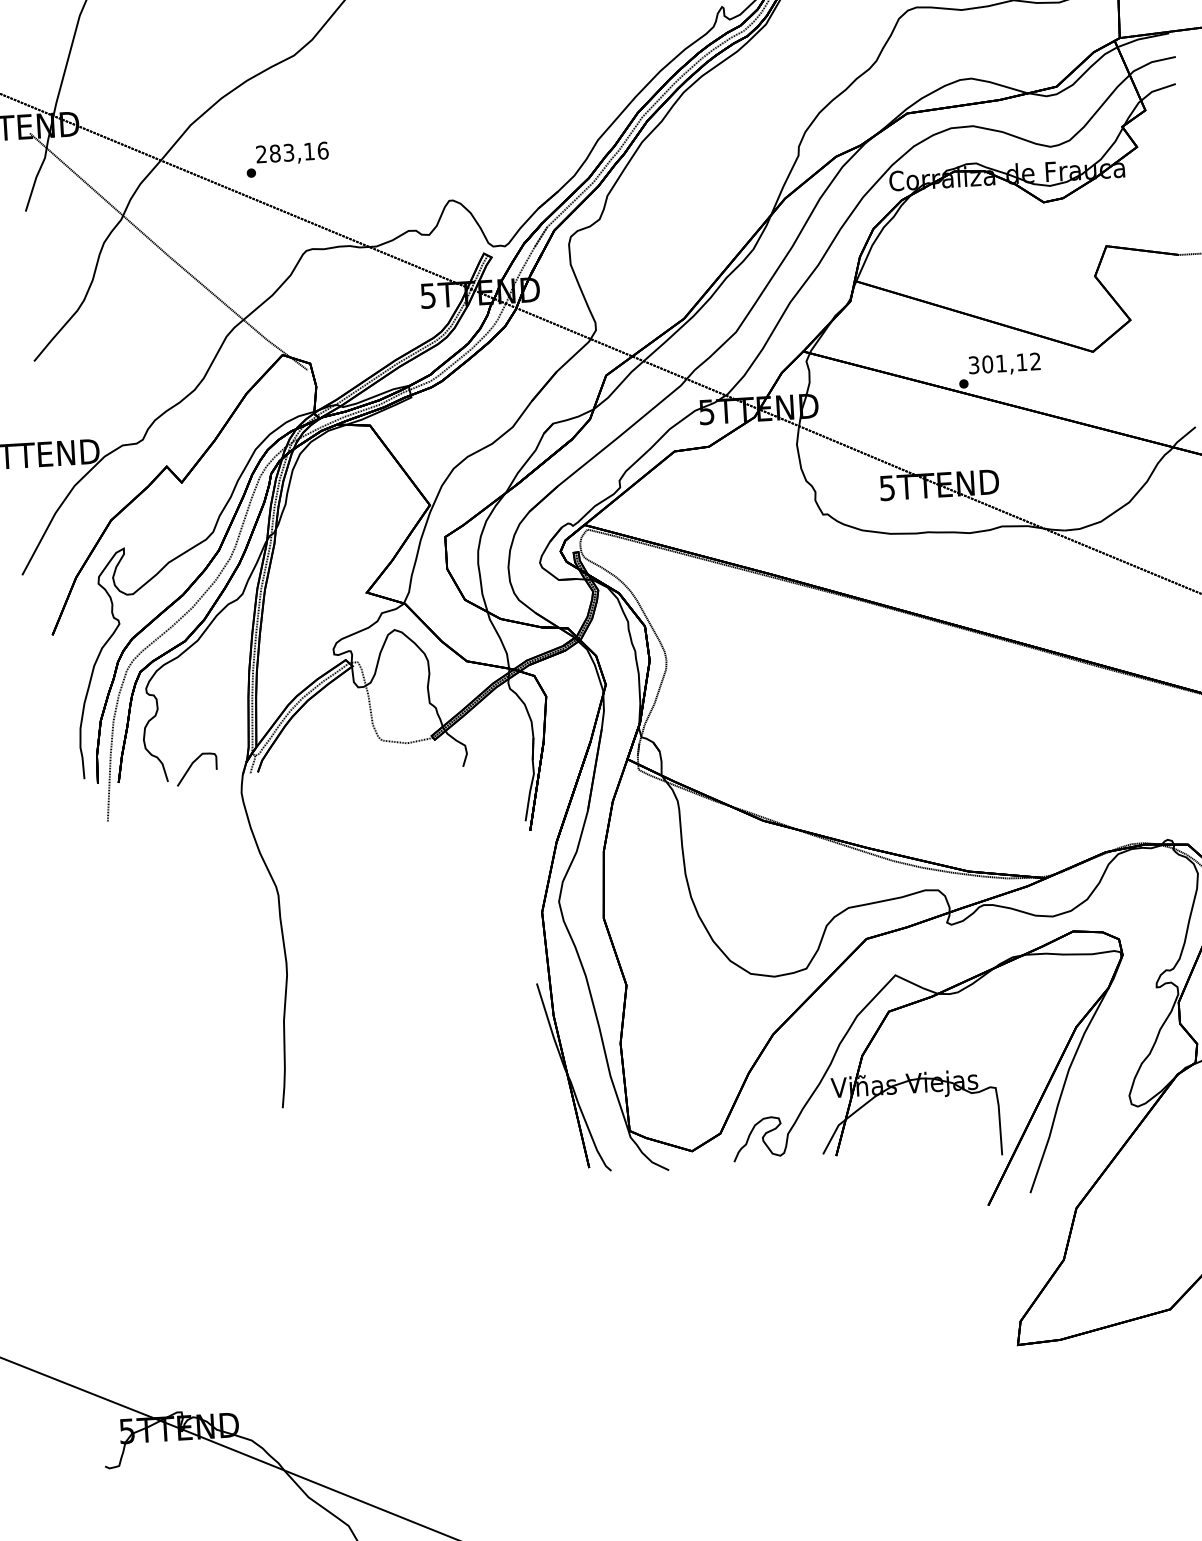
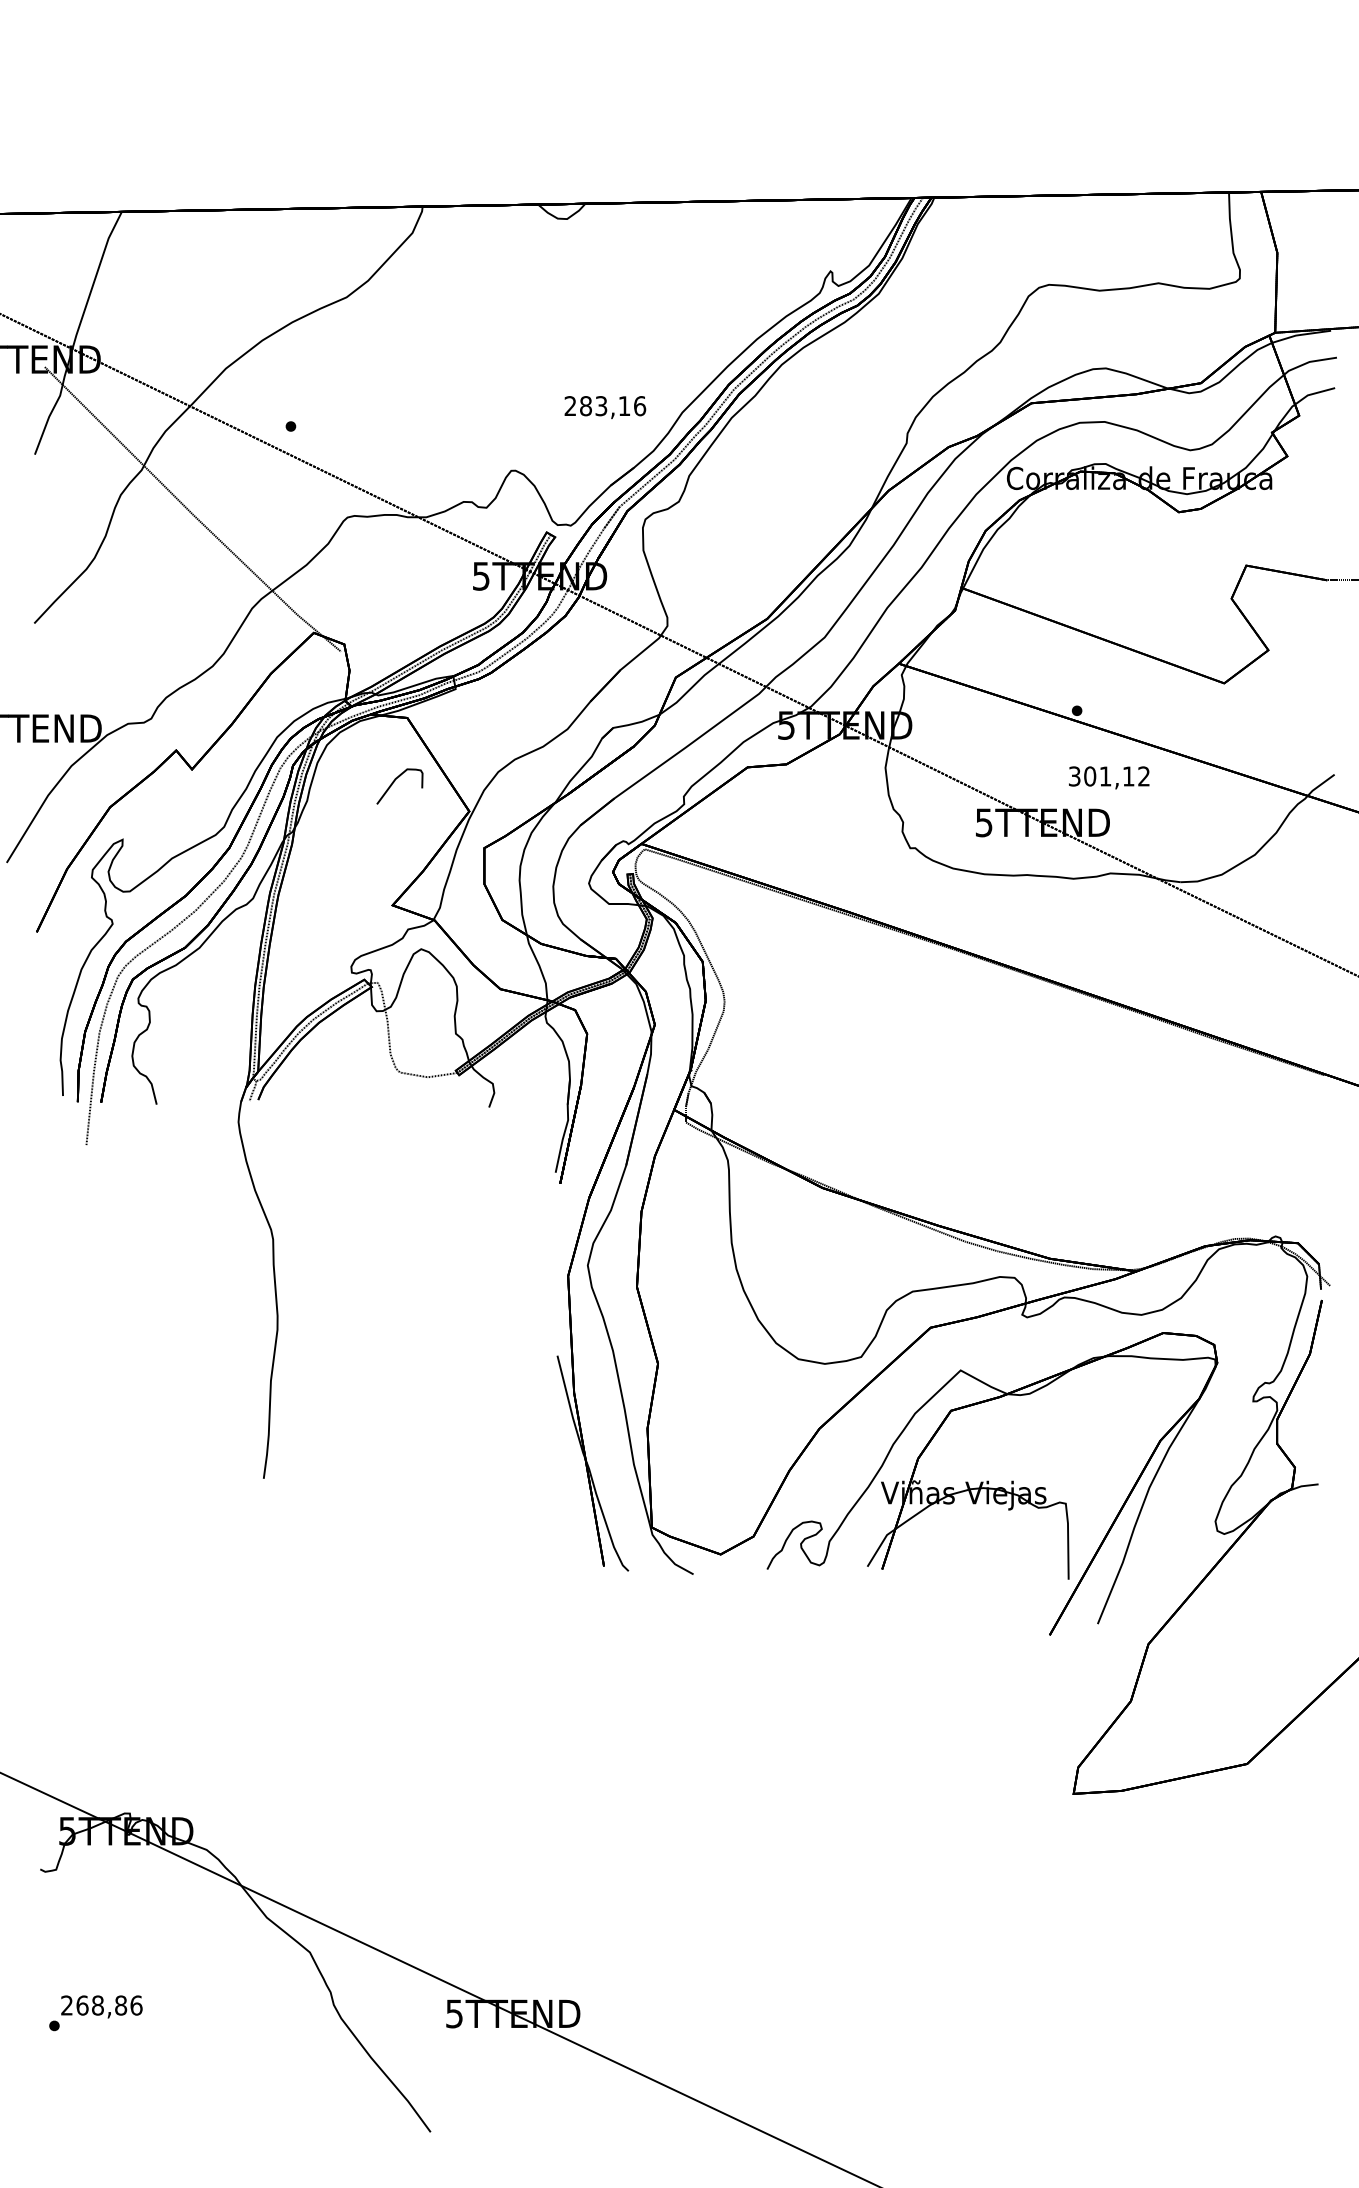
text: (292, 153) -> (605, 407), moved
text: (1004, 364) -> (1109, 777), moved
curve: (191, 766) -> (394, 782), moved

